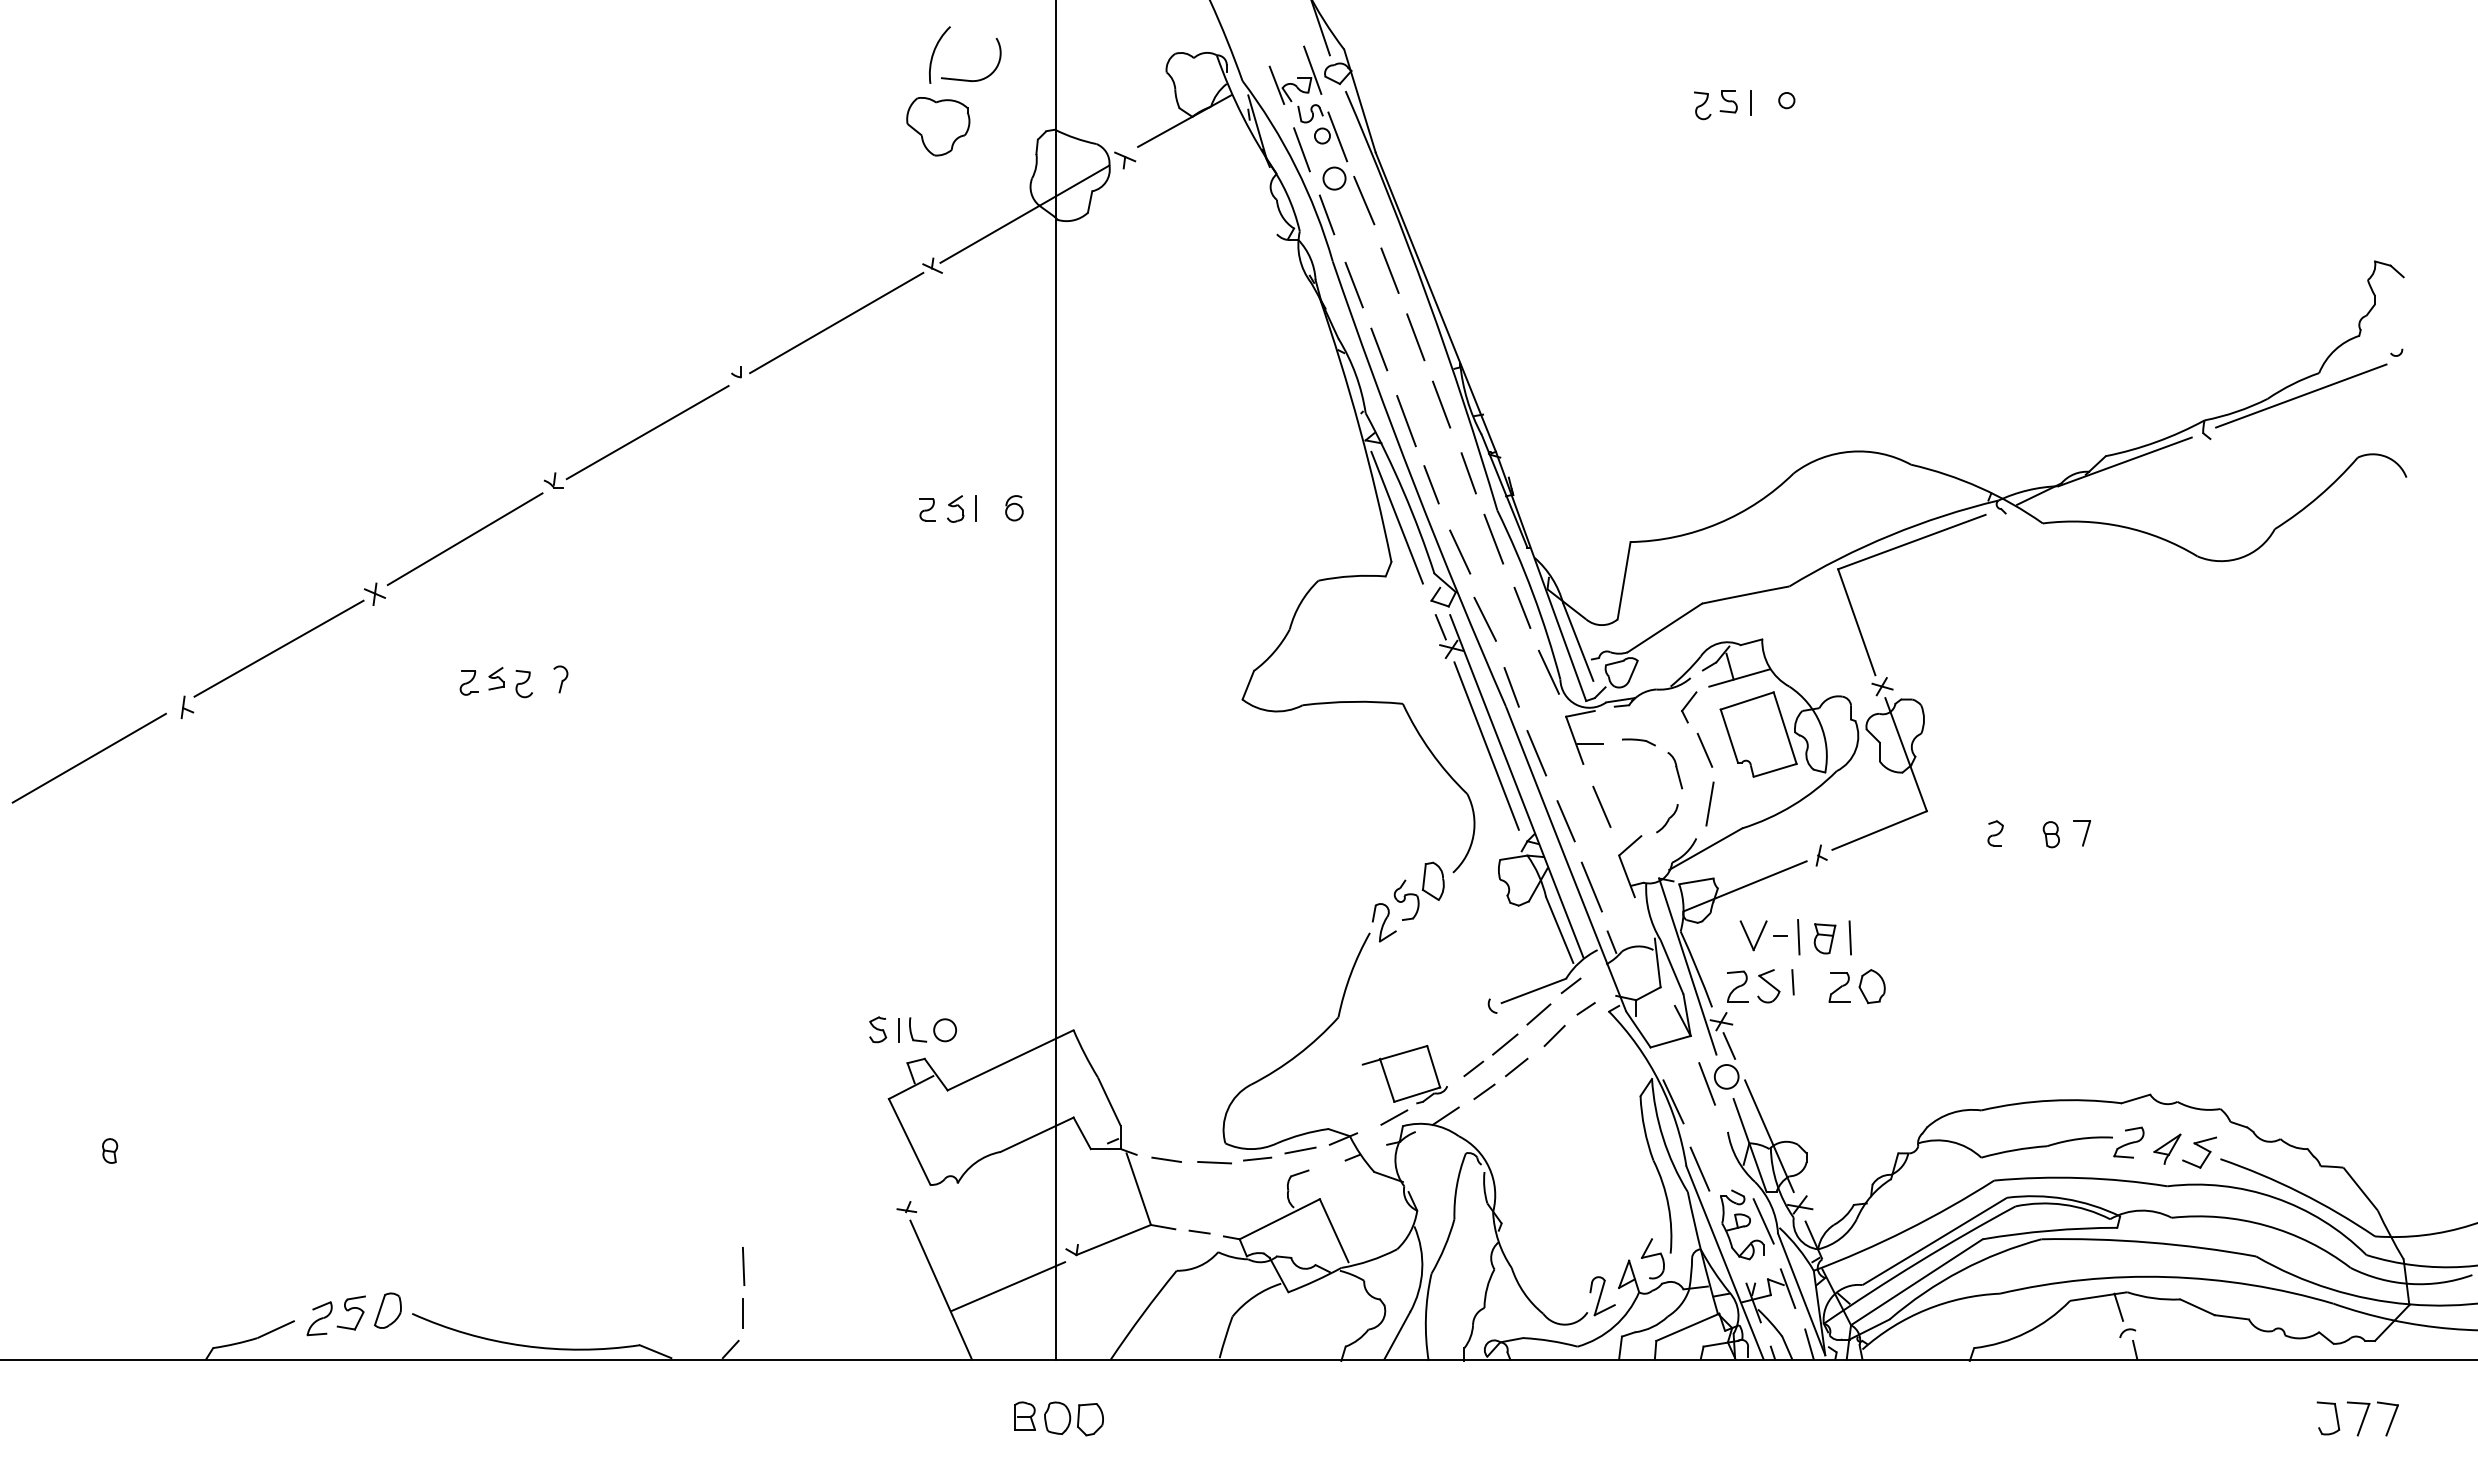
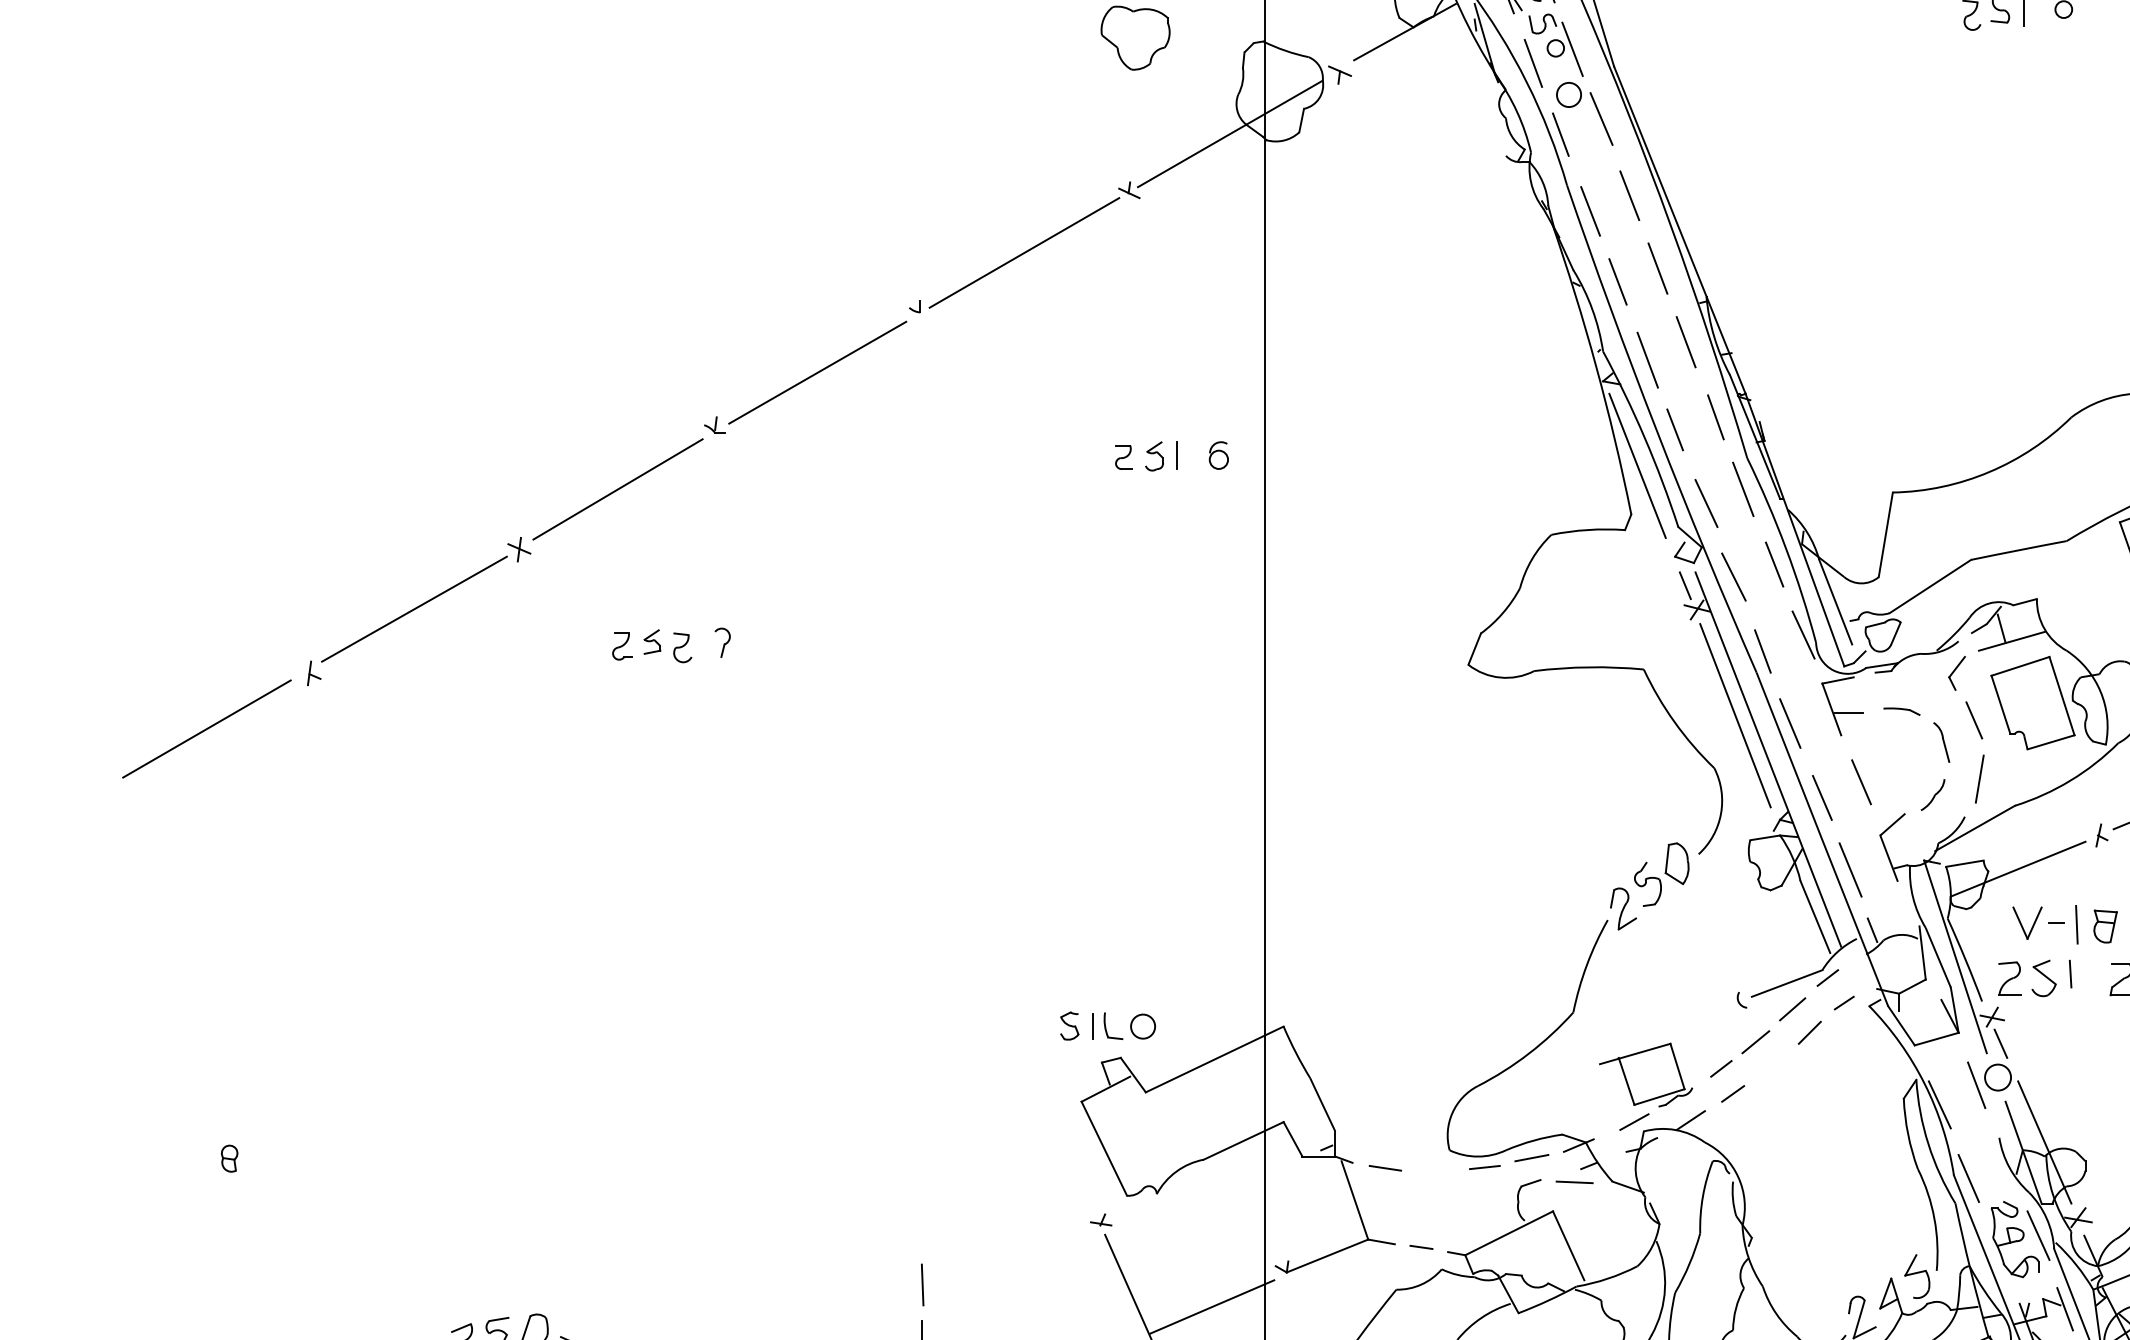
line: (1516, 1067) -> (1768, 1067), removed
line: (1214, 1162) -> (1574, 1182), moved

